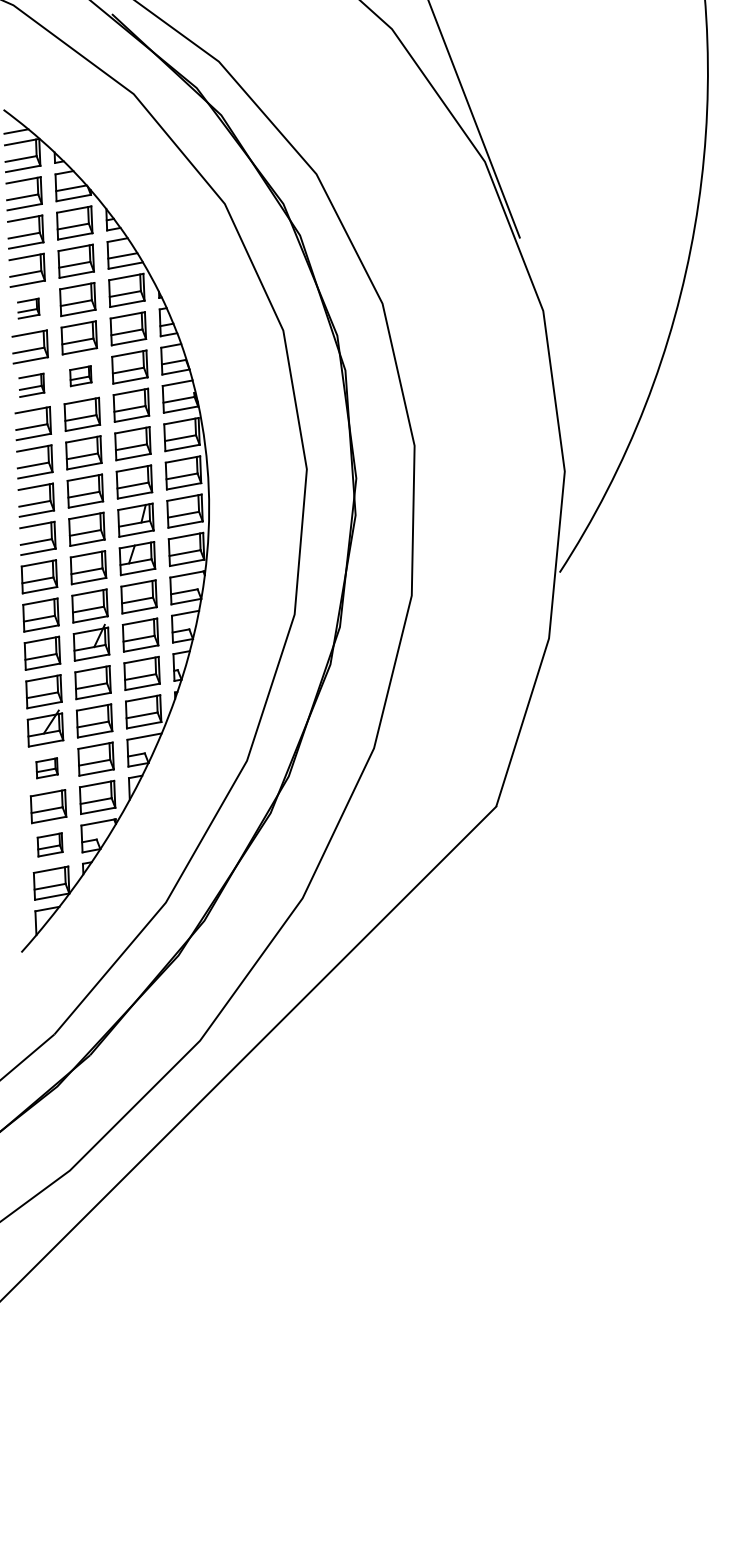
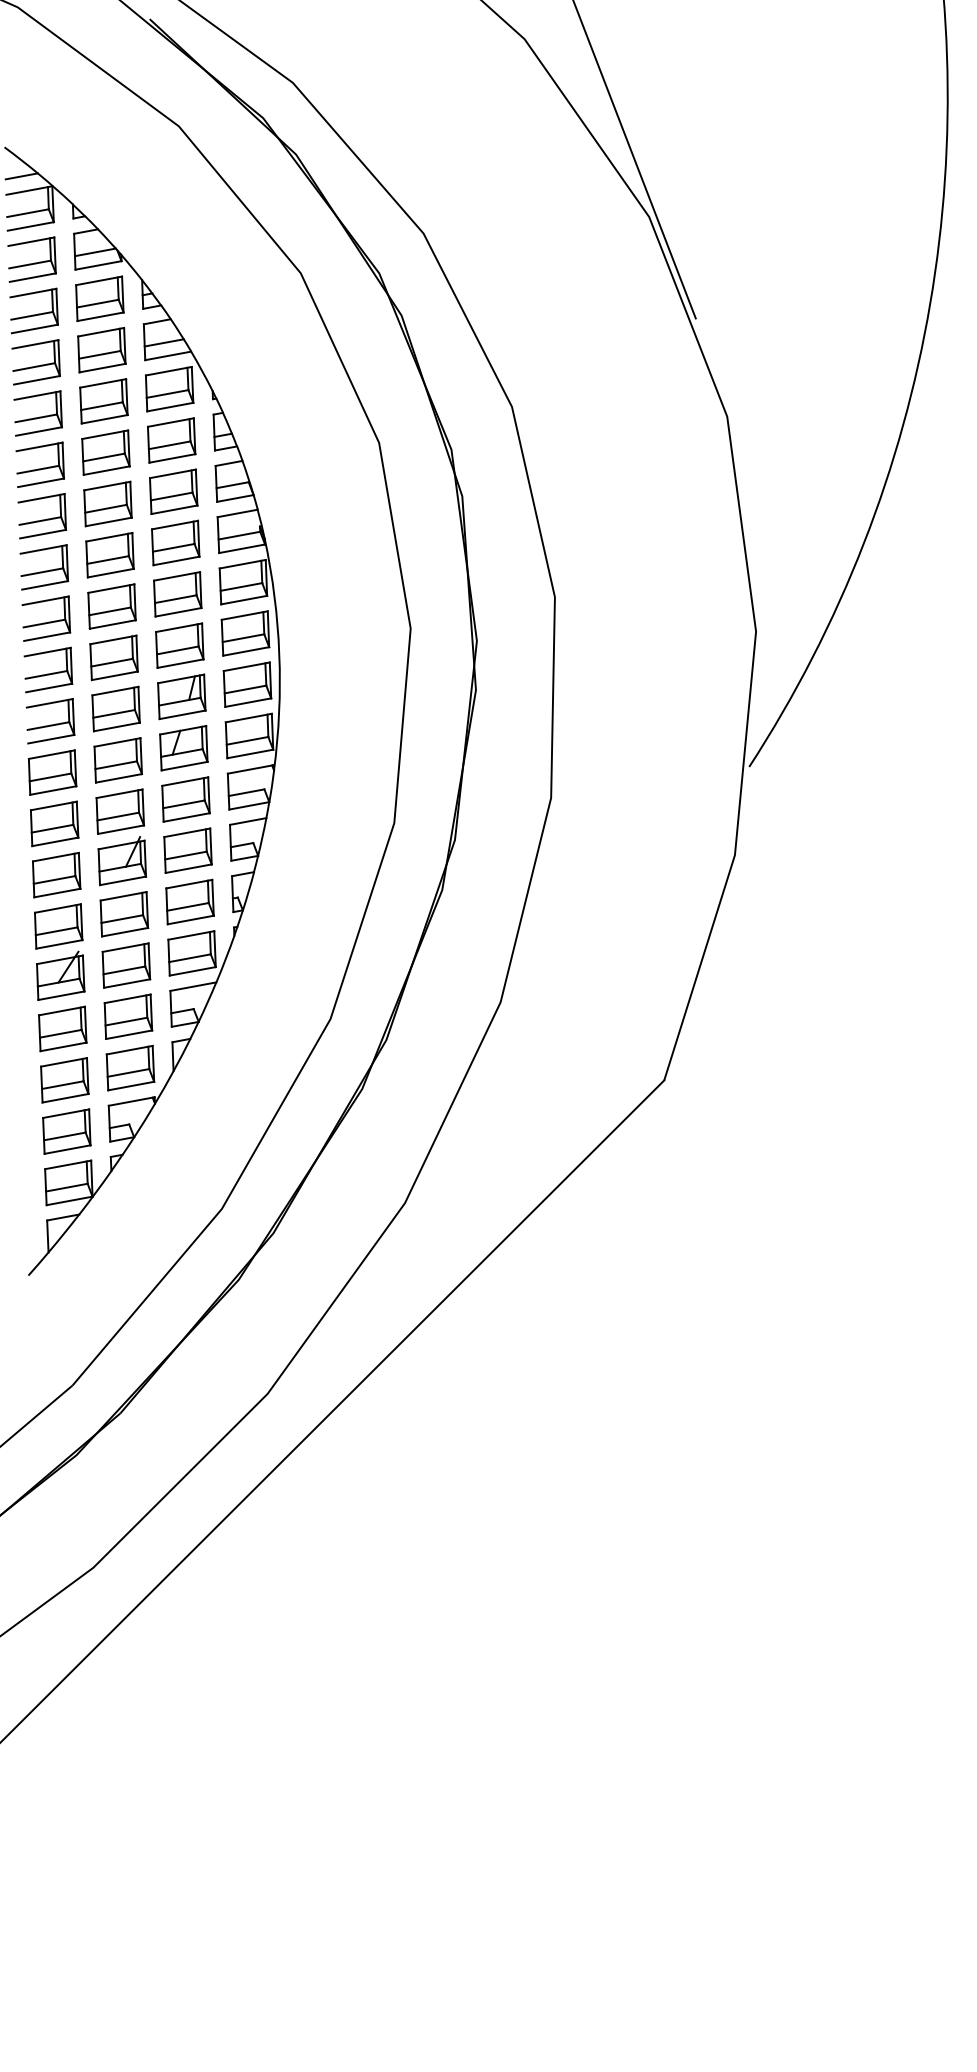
part: (28, 308) -> (37, 413), size x1.67
part: (80, 375) -> (107, 503), size x1.67
part: (31, 385) -> (42, 516), size x1.43
part: (46, 767) -> (62, 1028), size x1.67
part: (49, 844) -> (66, 1131), size x1.43

